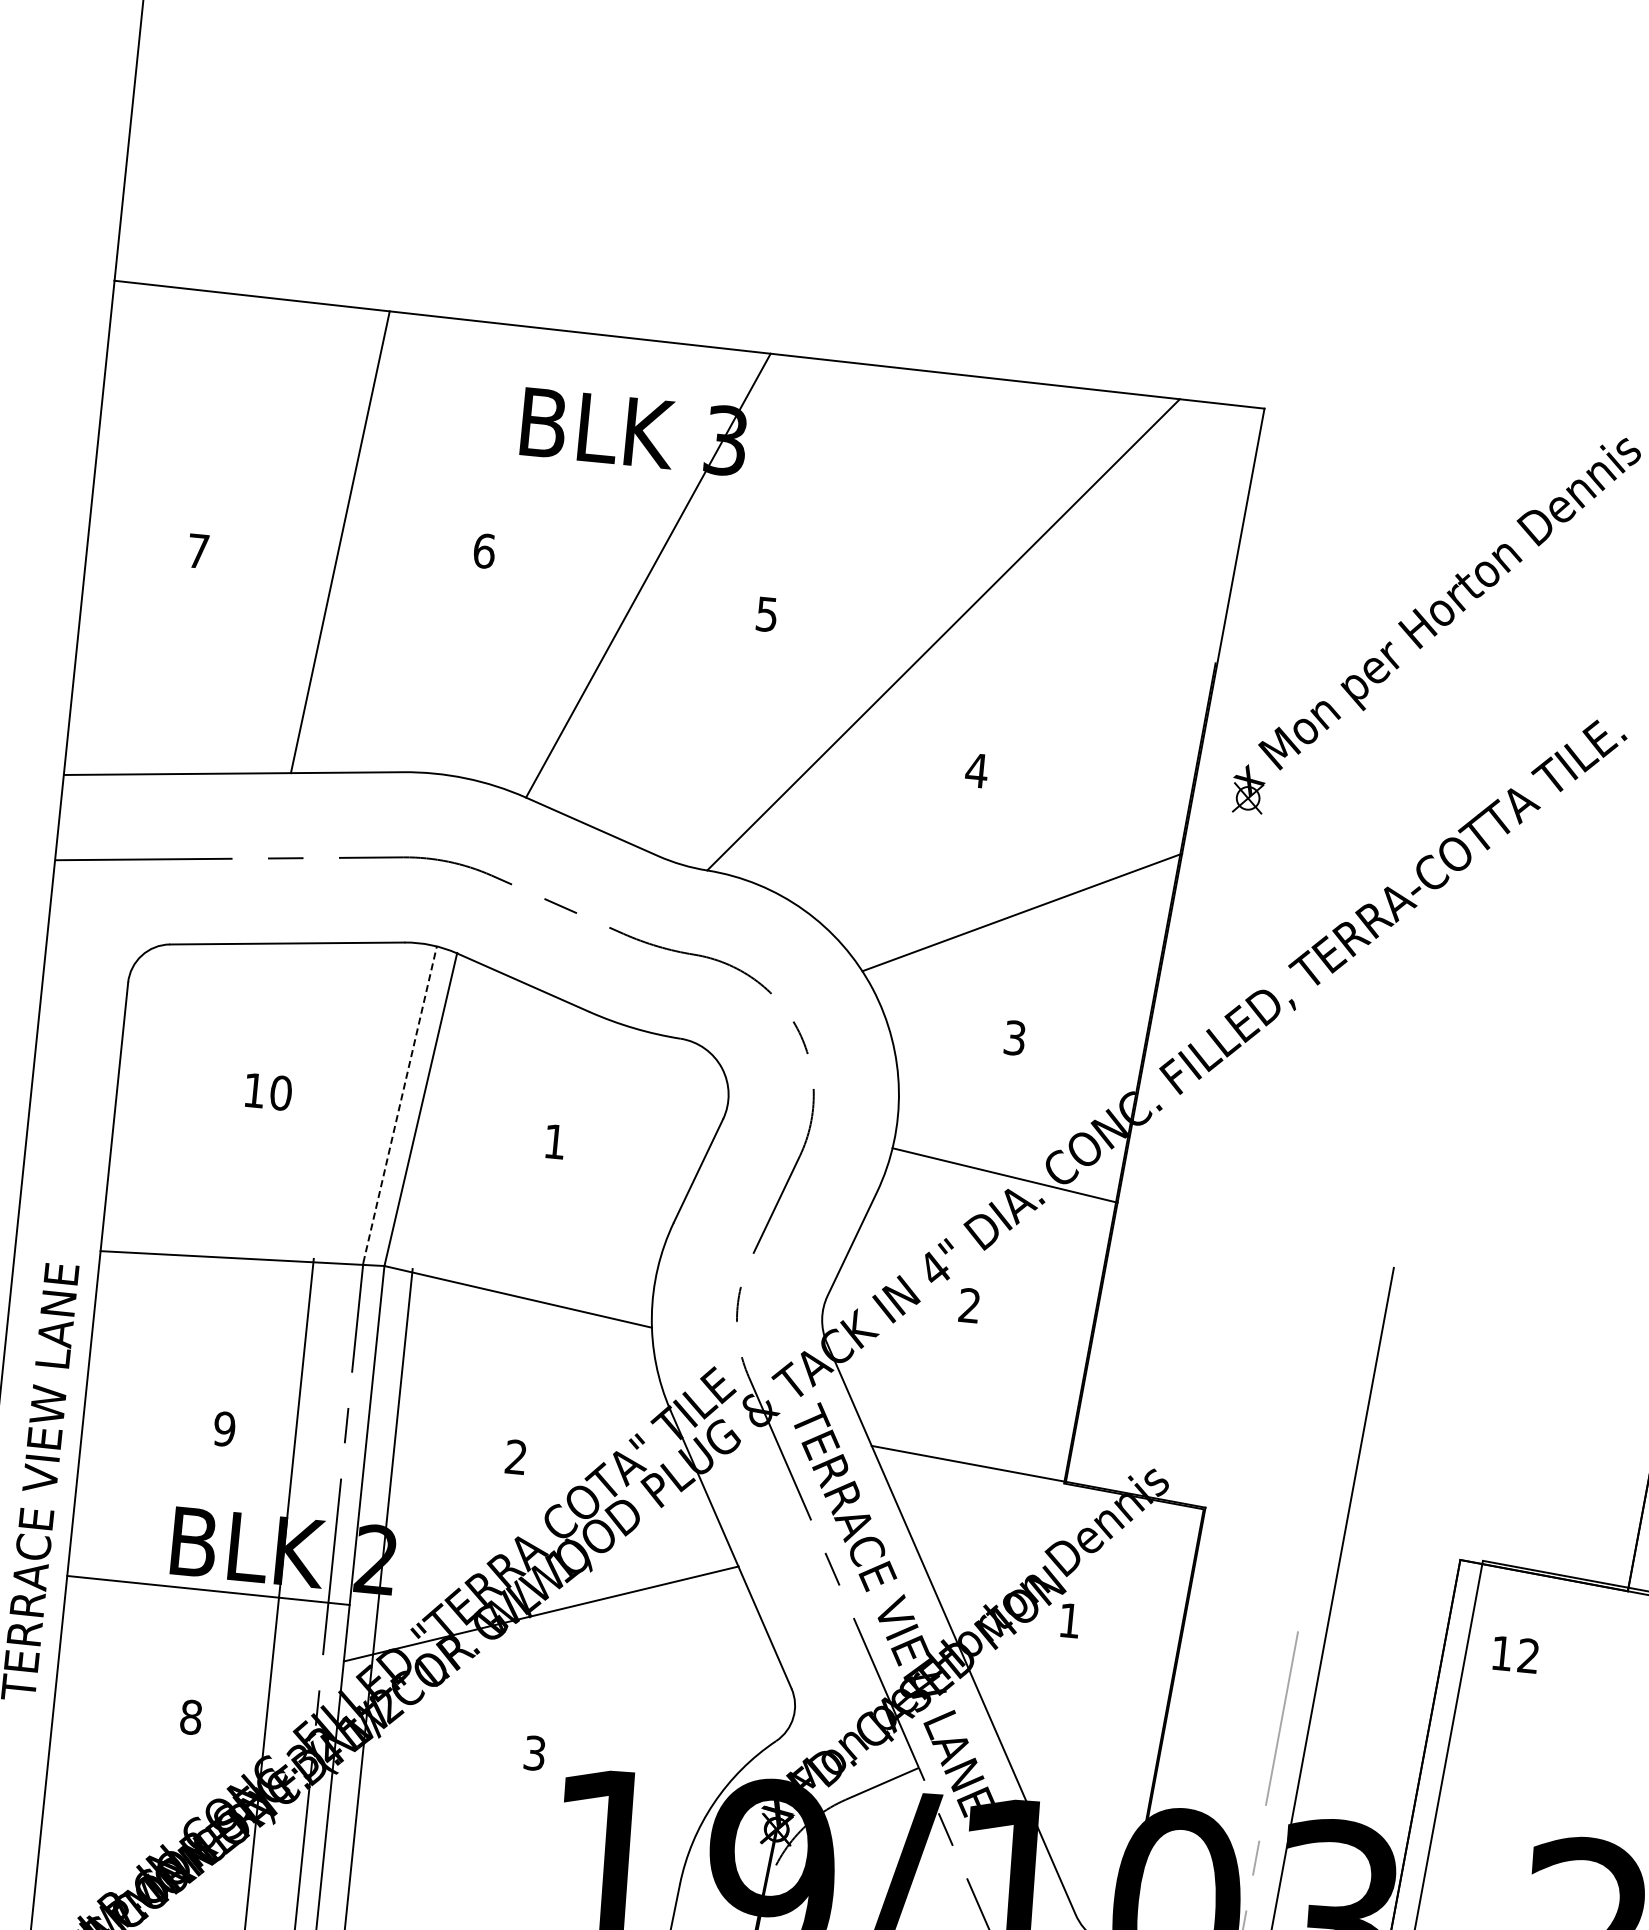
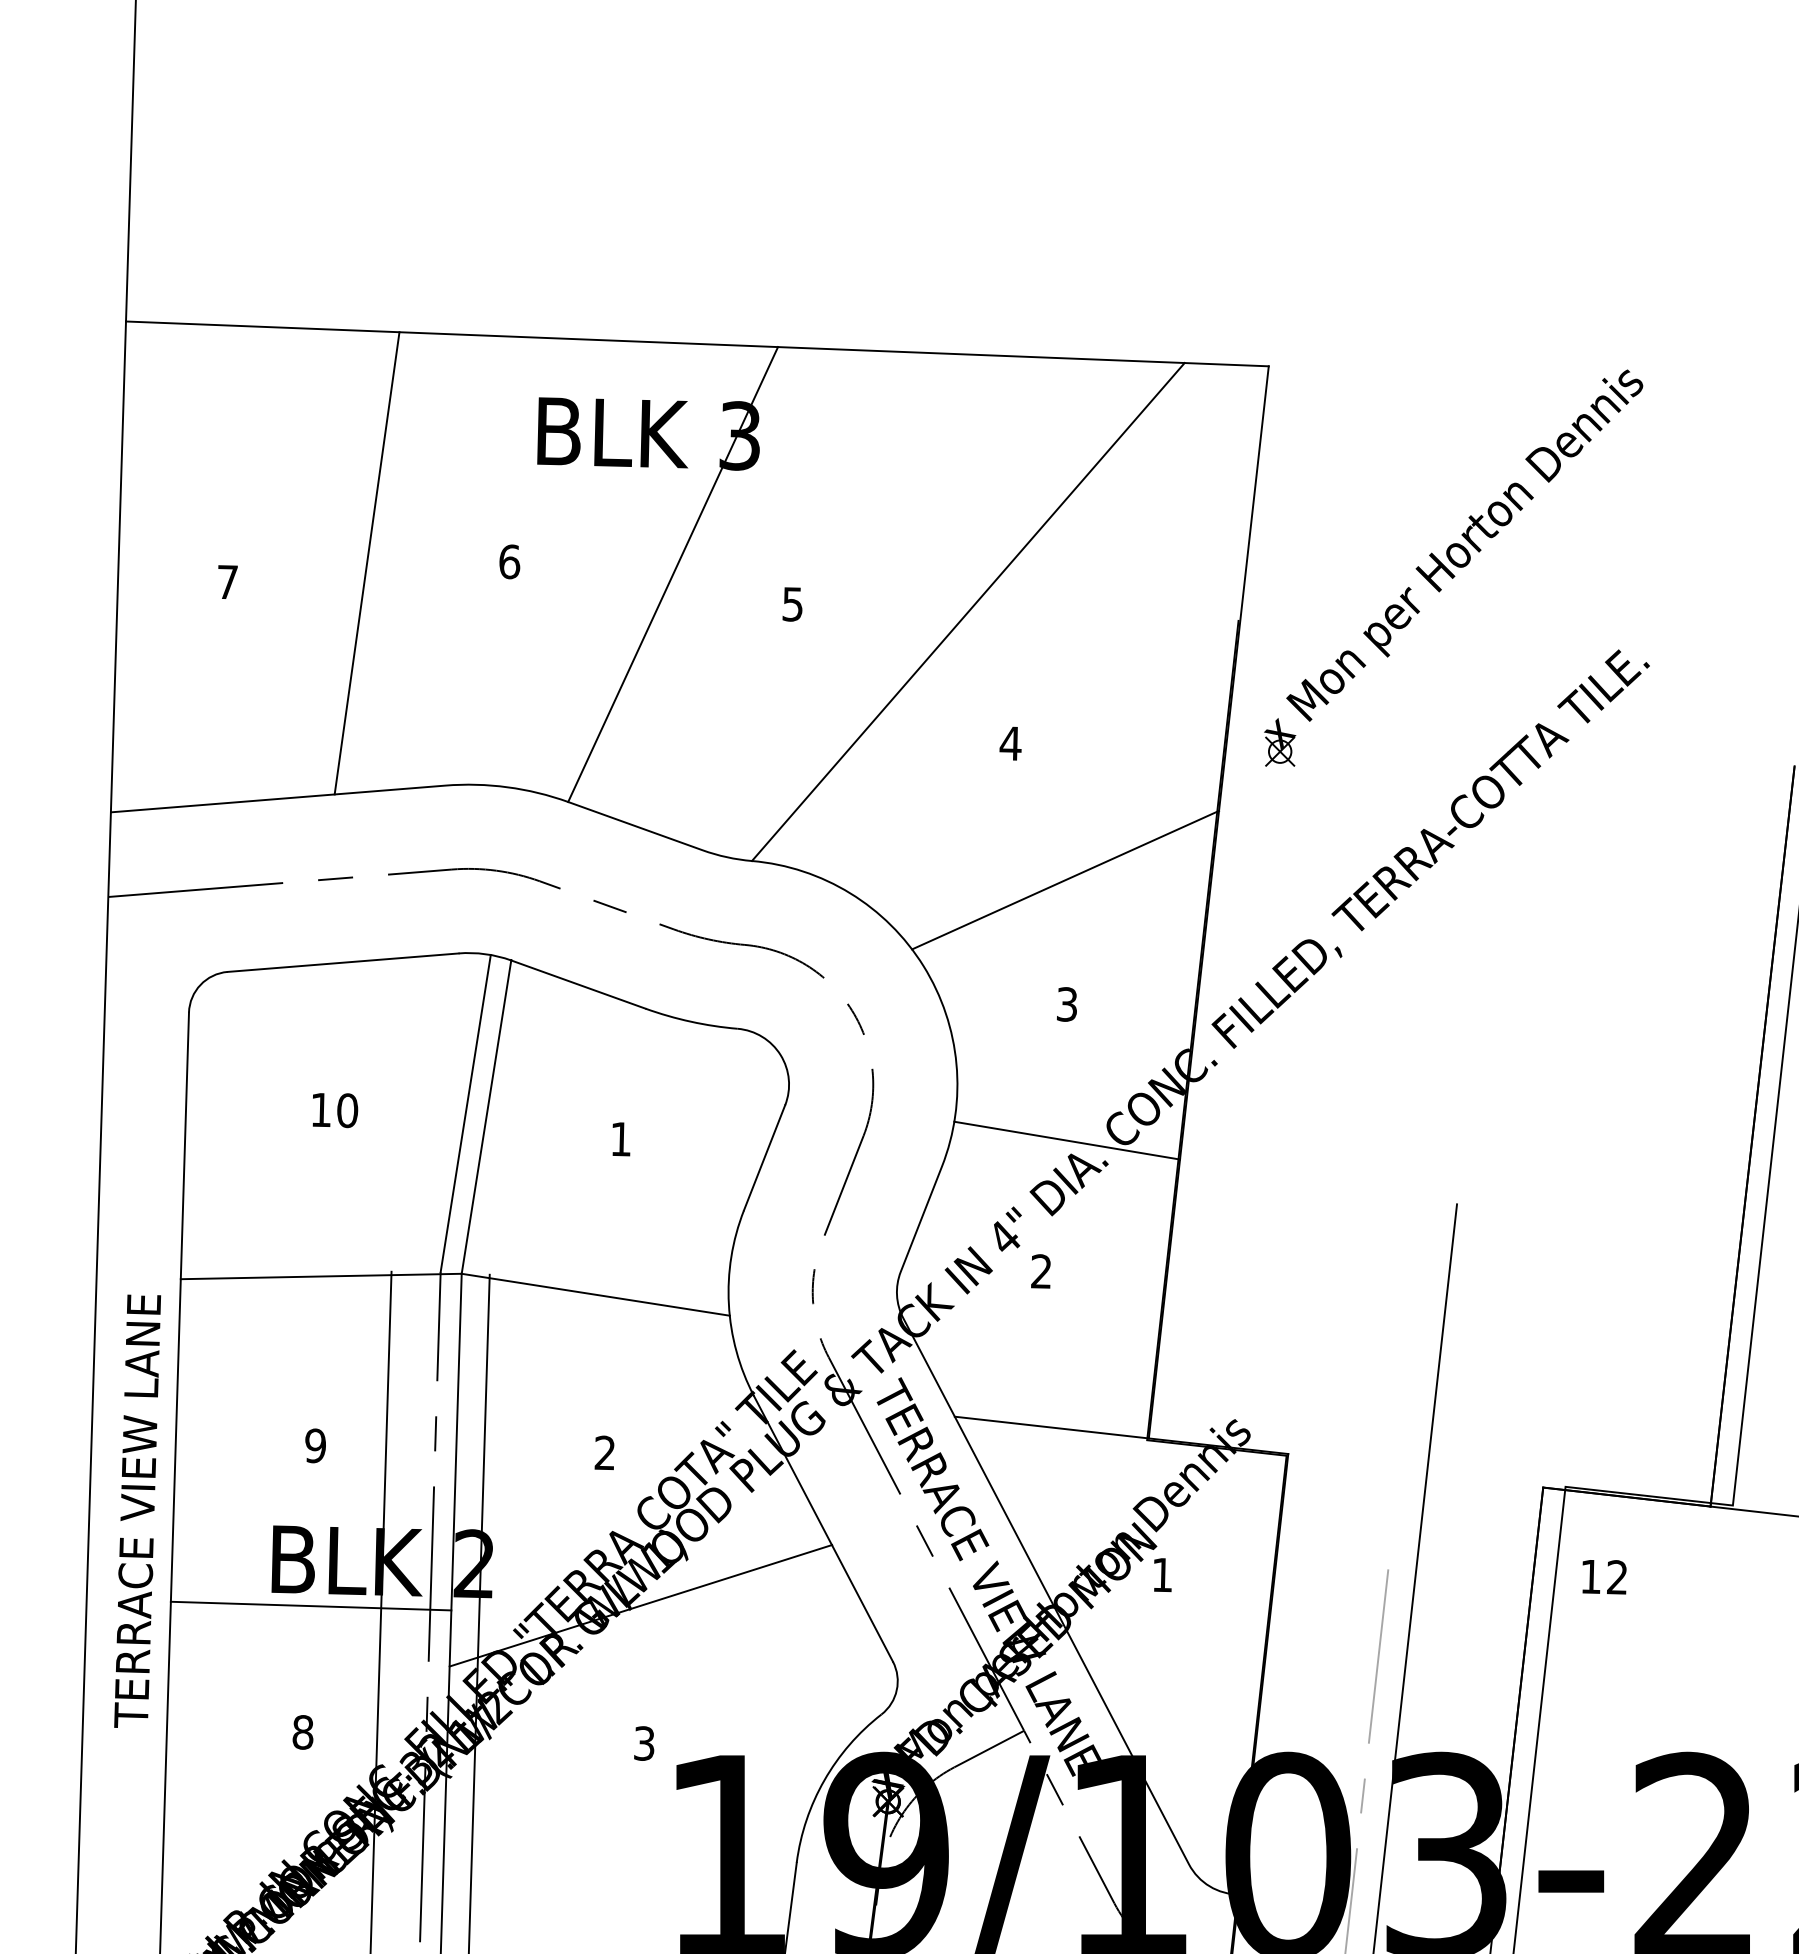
line: (399, 1104) -> (465, 1113), dashed -> solid

